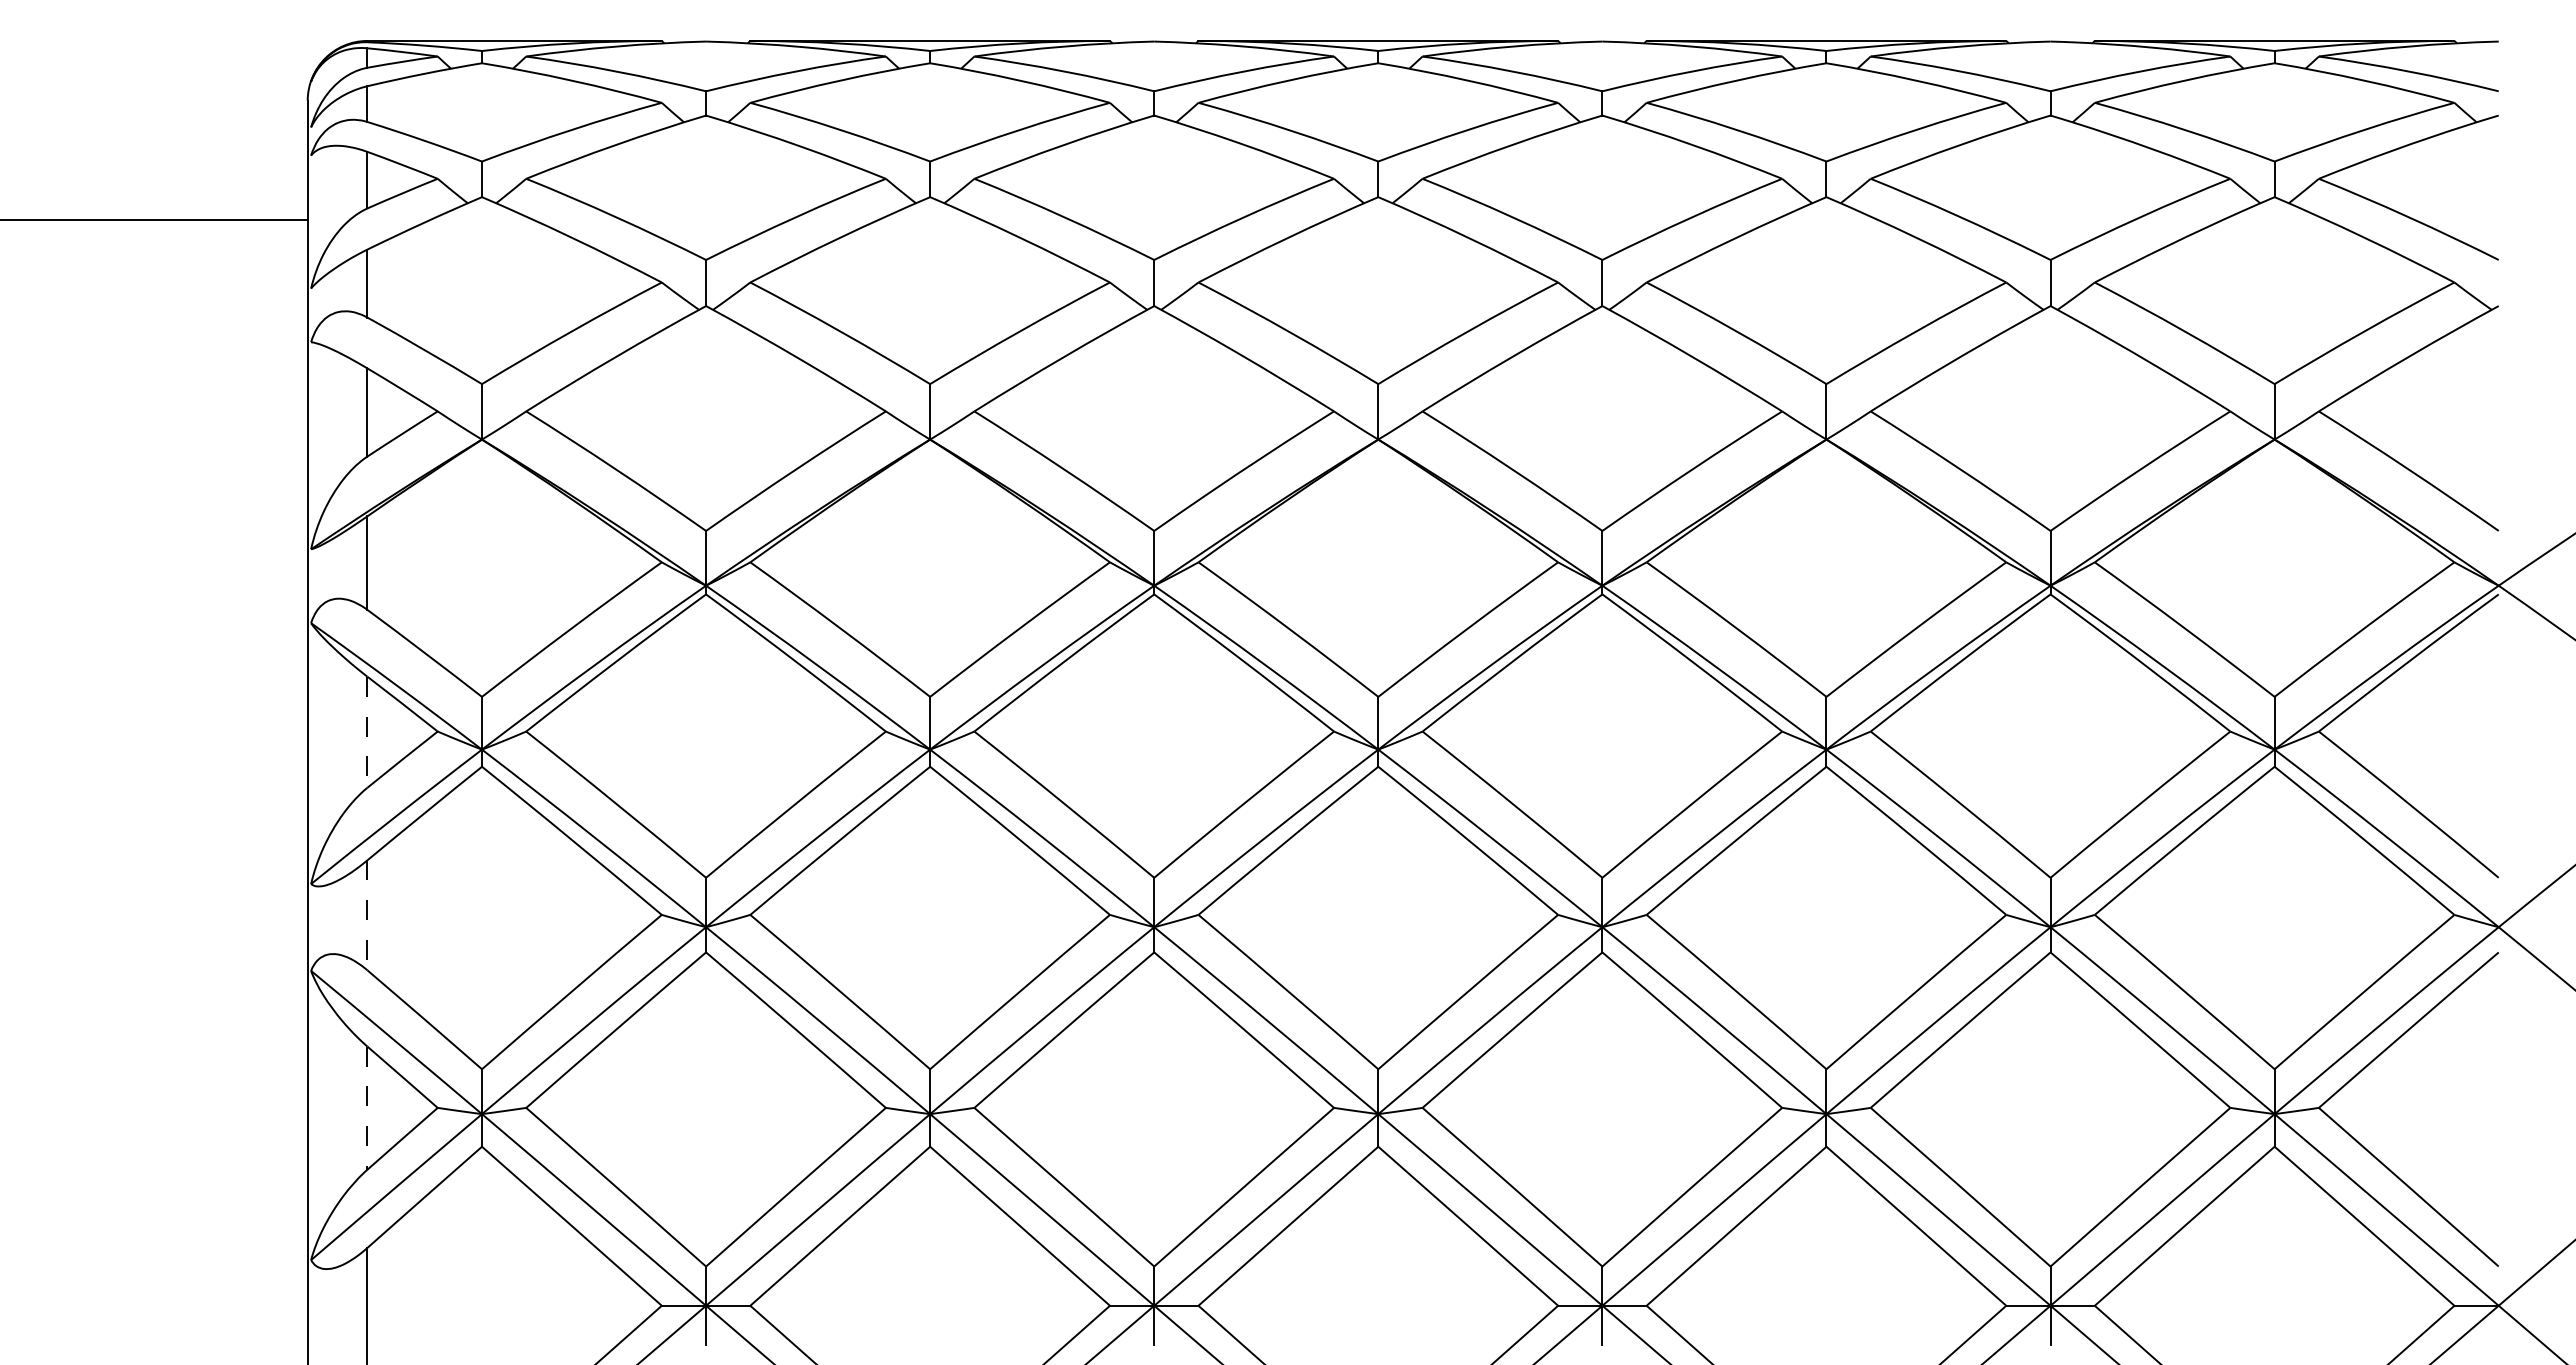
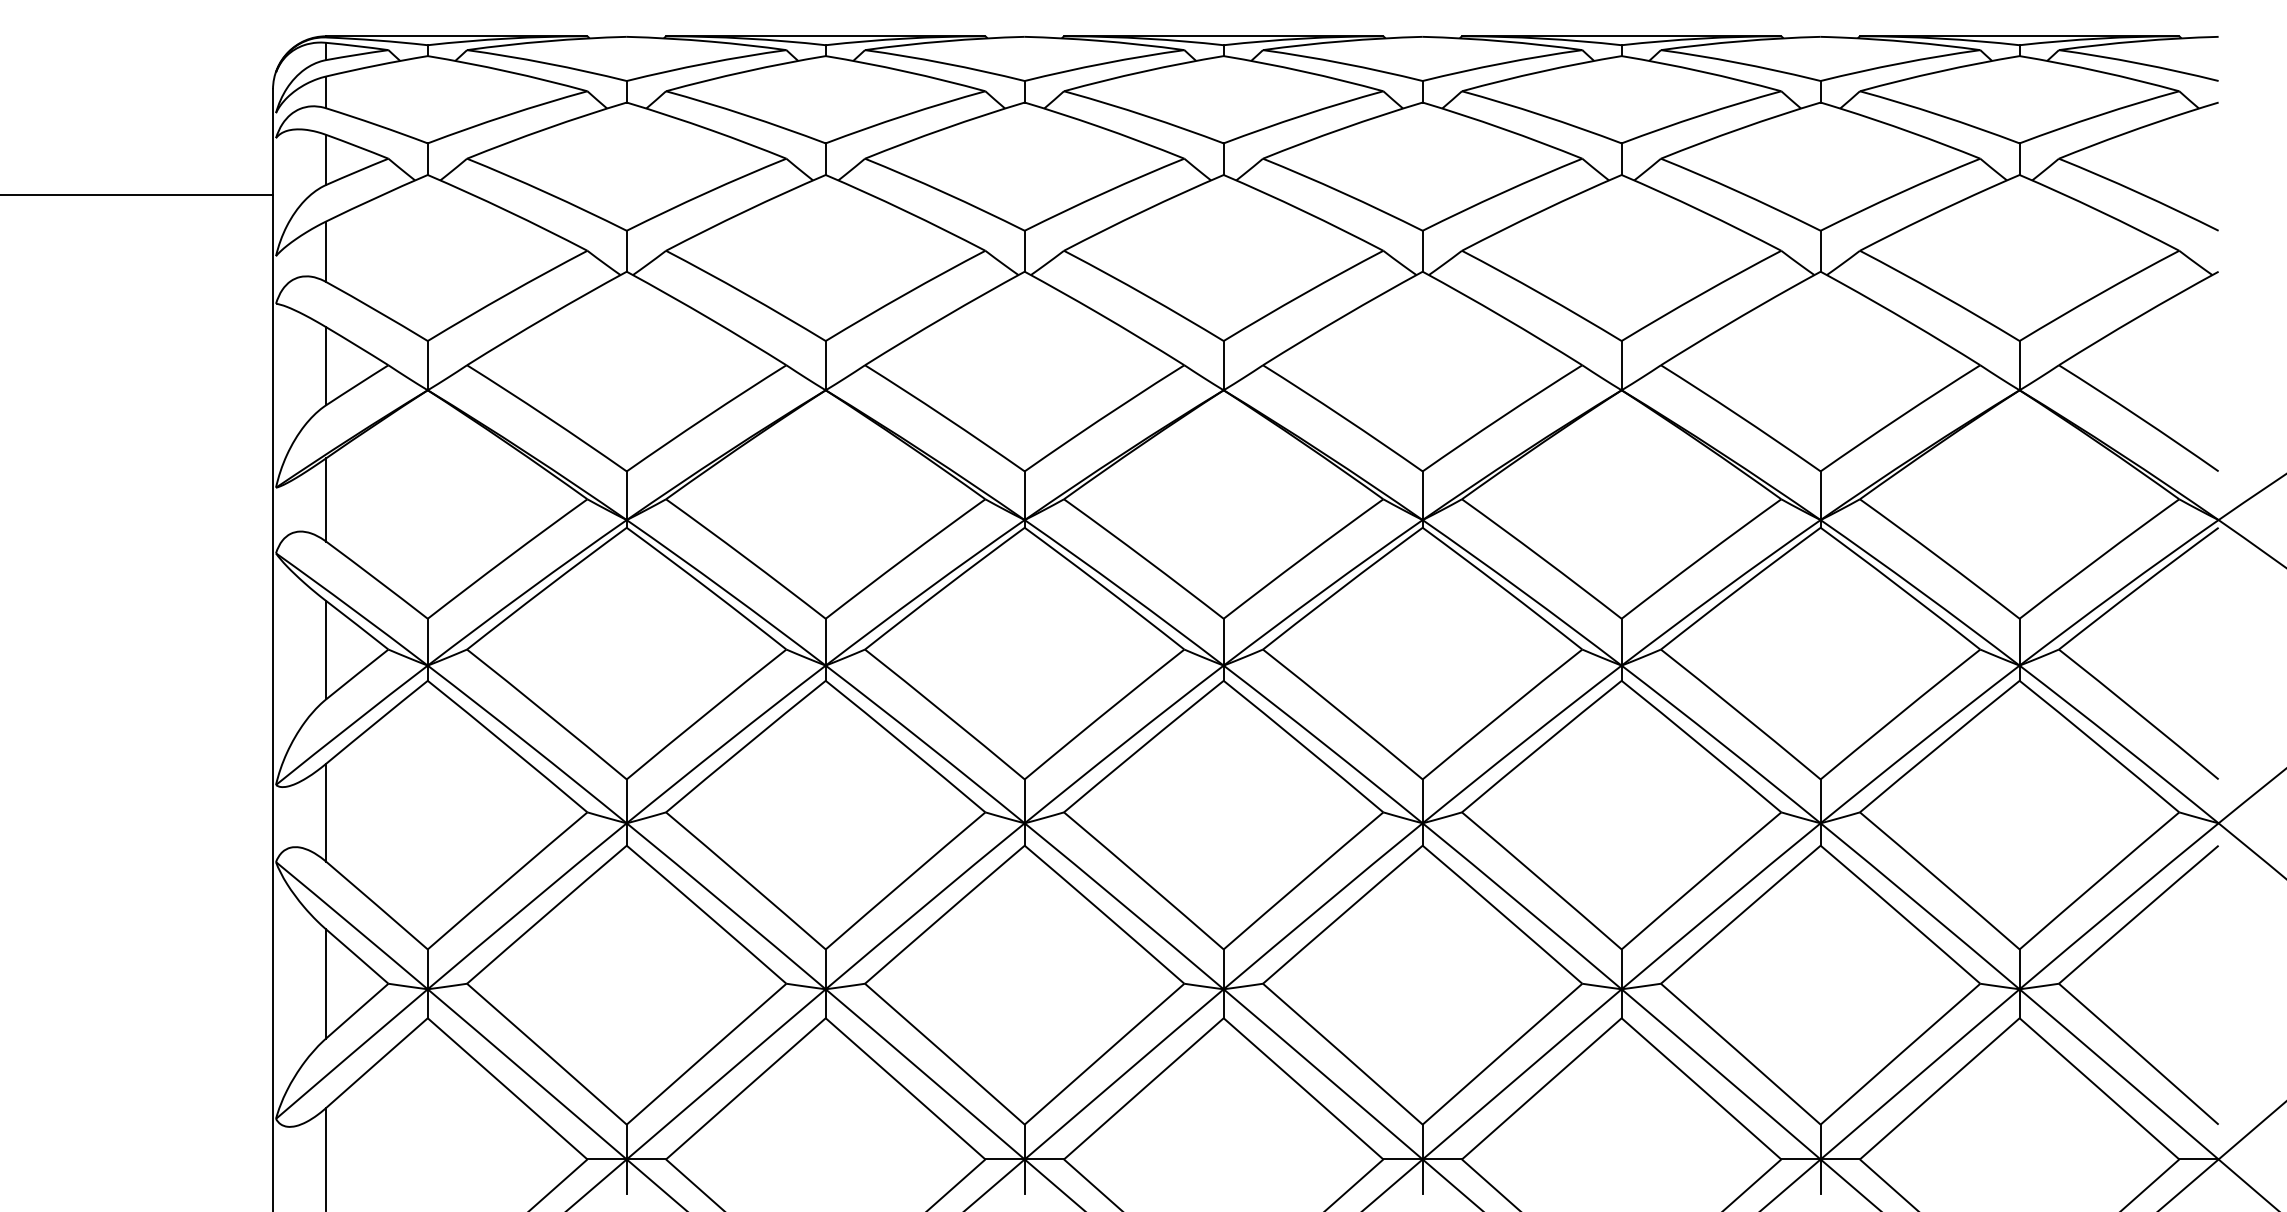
line: (367, 732) -> (326, 650), dashed -> solid
line: (367, 915) -> (326, 812), dashed -> solid
line: (367, 1108) -> (326, 984), dashed -> solid

